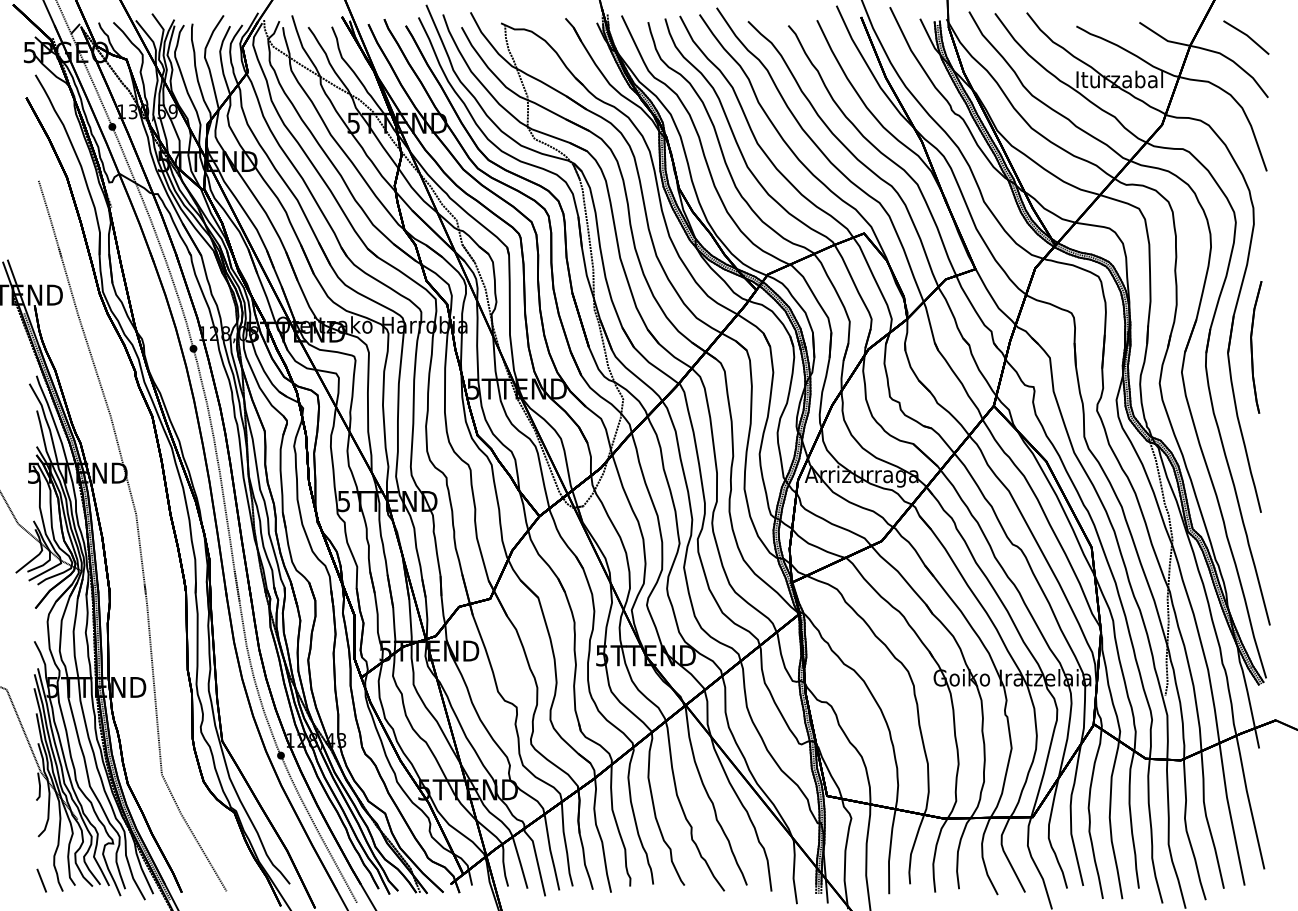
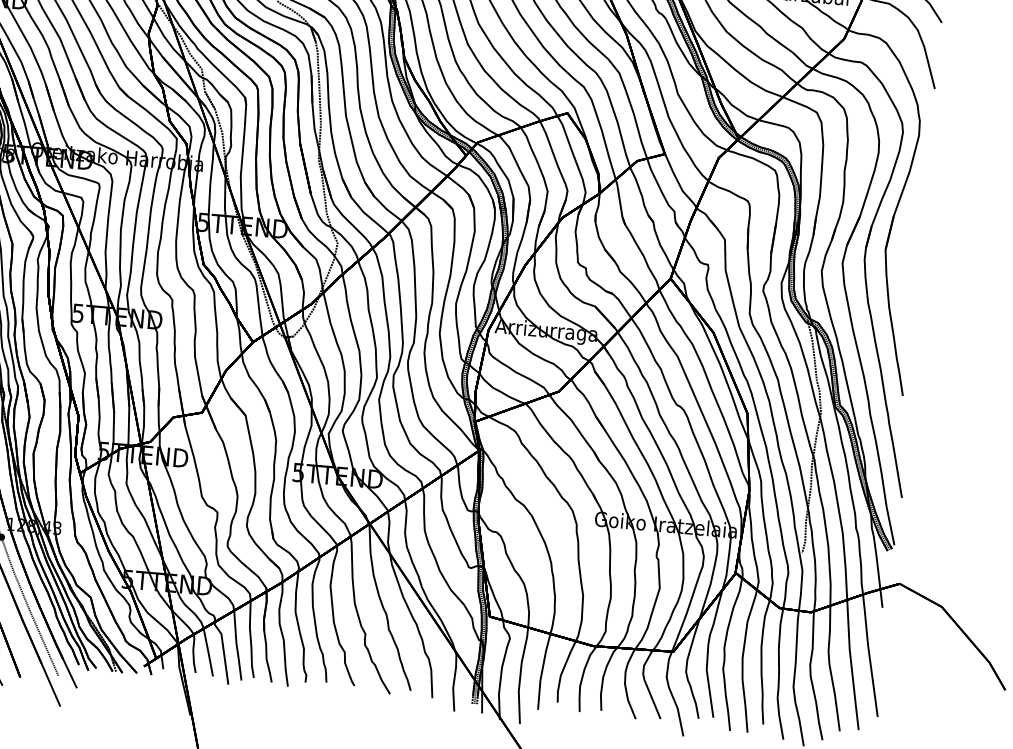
part: (1256, 347) -> (911, 246), removed

